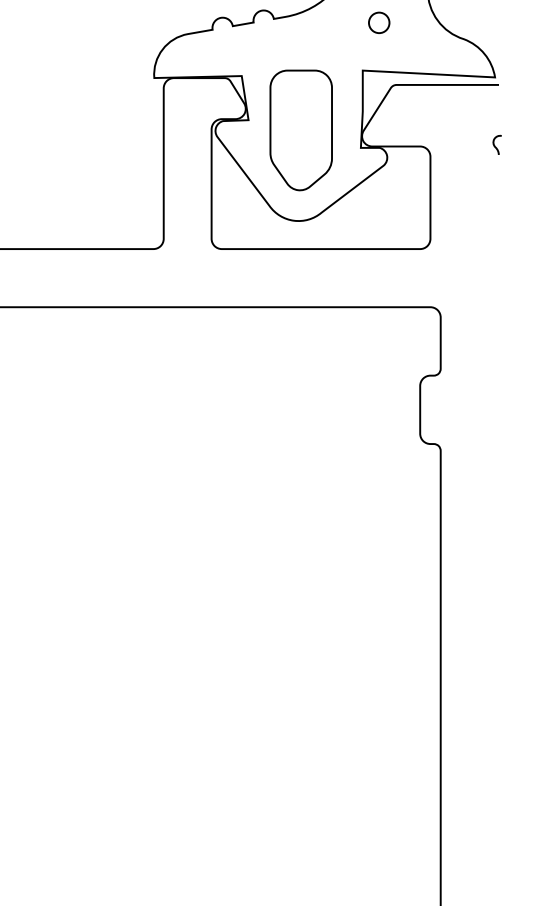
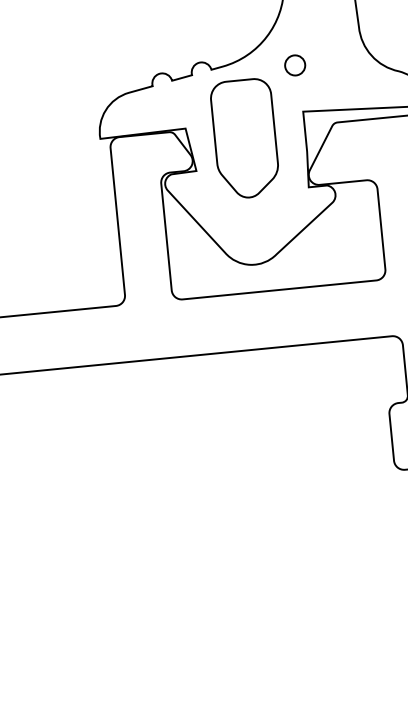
circle: (379, 22) -> (295, 65), moved
part: (300, 130) -> (244, 139), moved

